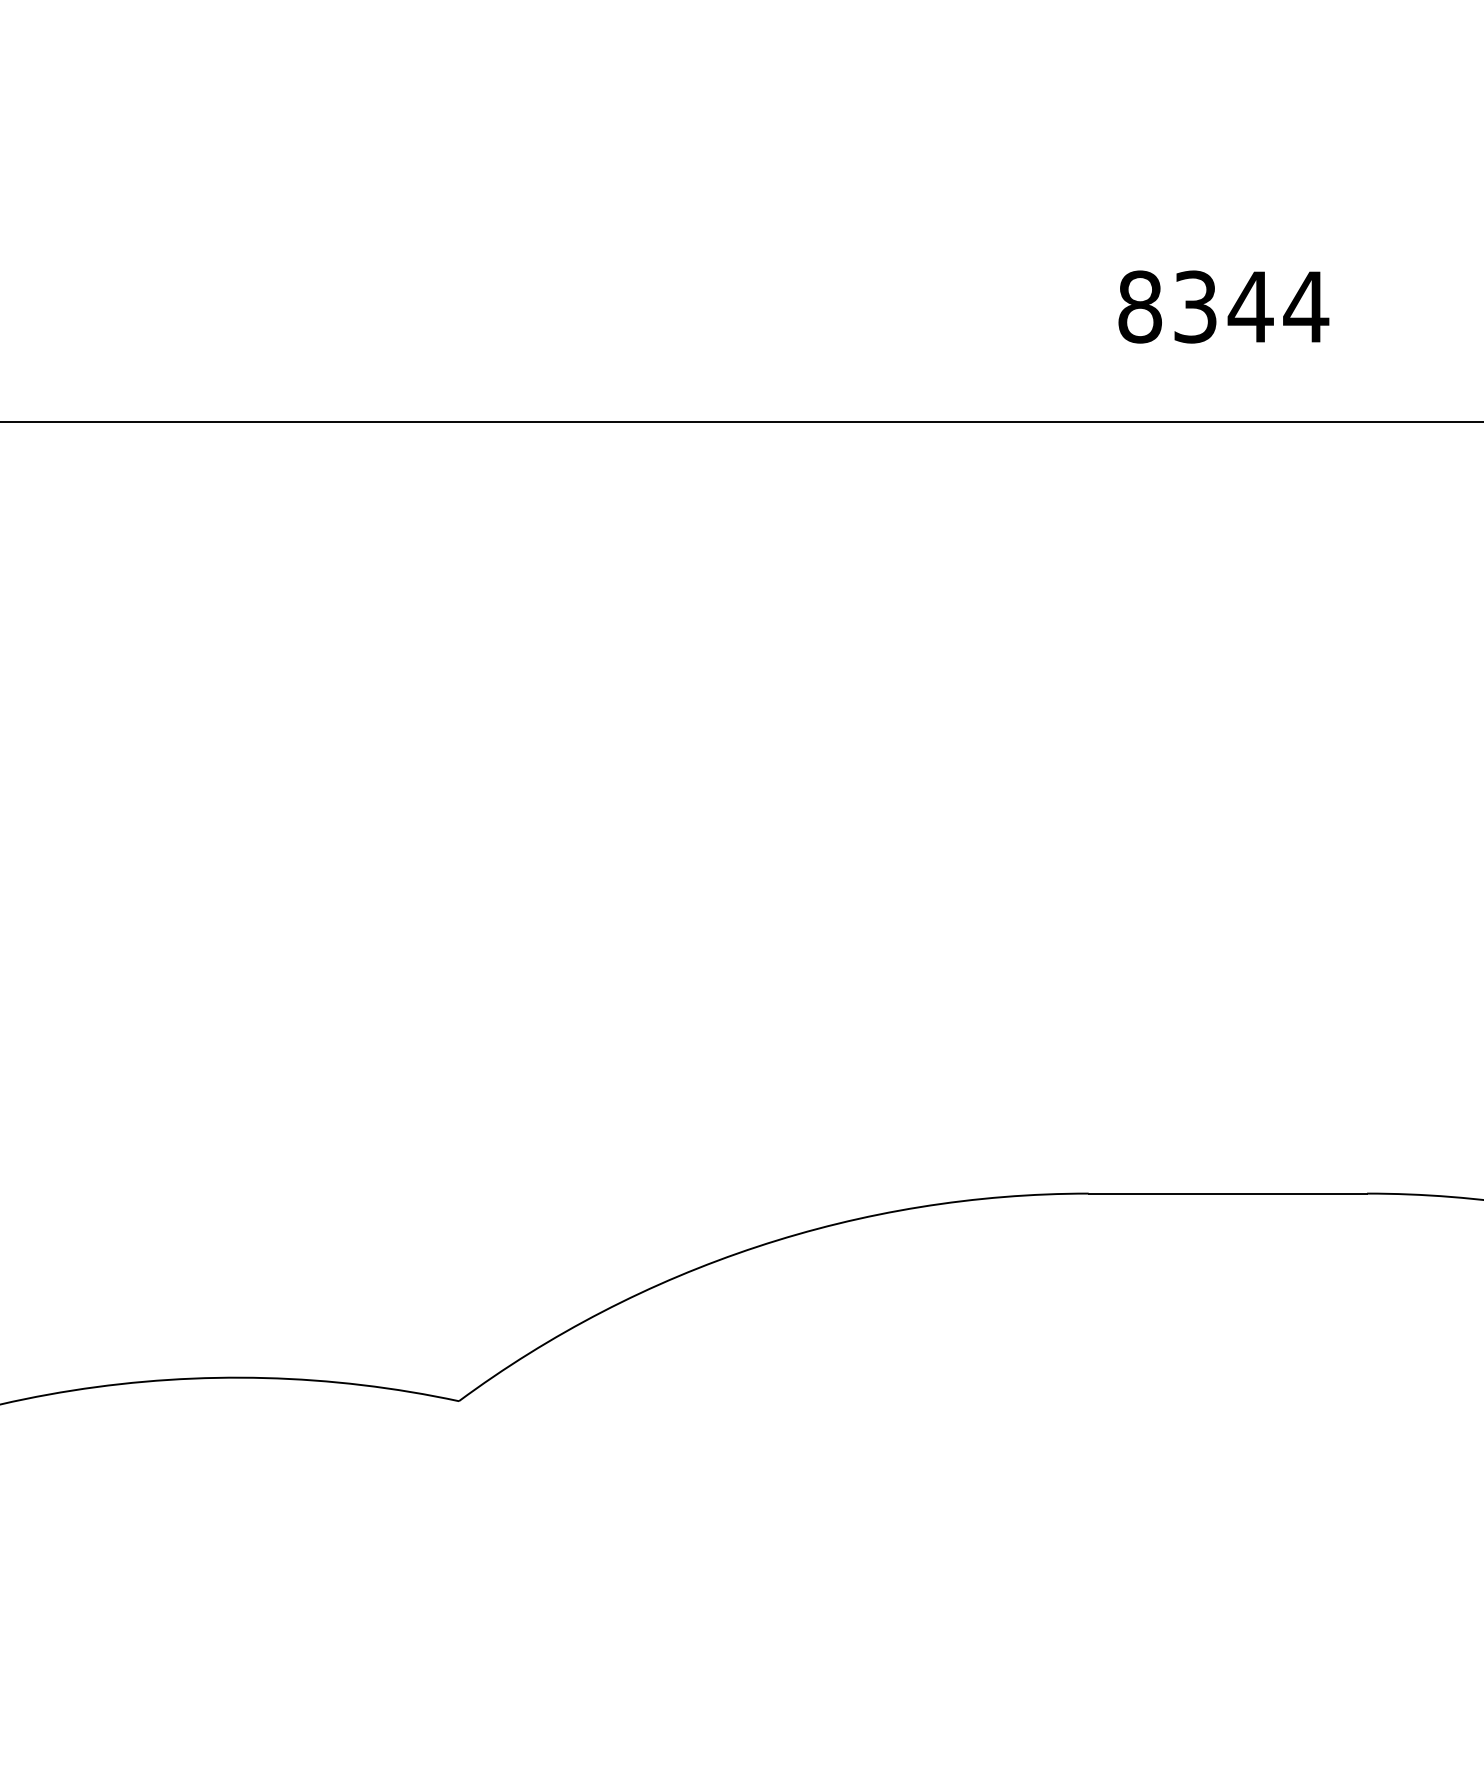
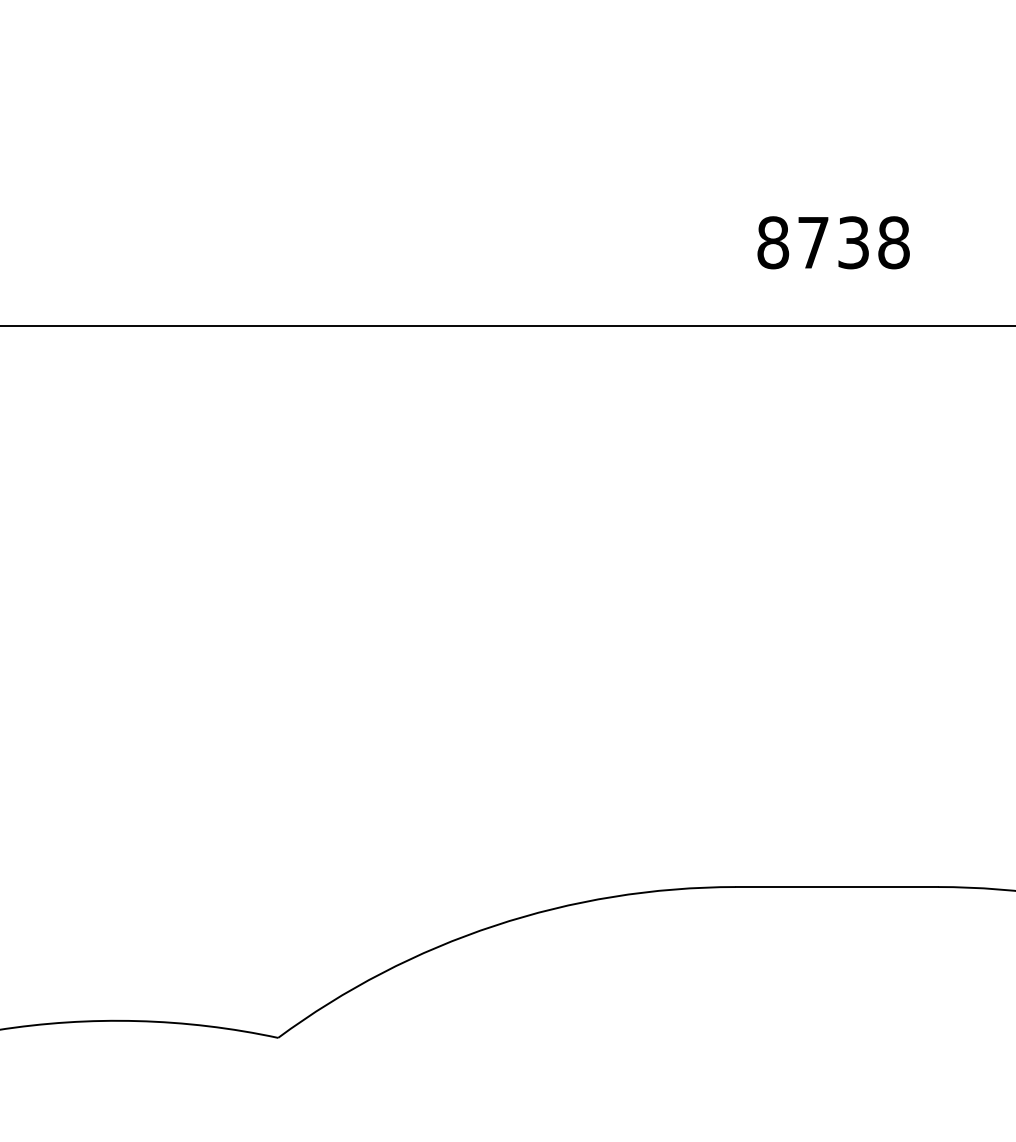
text: (1251, 306) -> (854, 242), 8344 -> 8738

